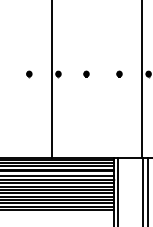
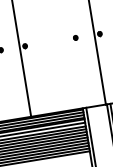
part: (86, 73) -> (48, 41), removed

